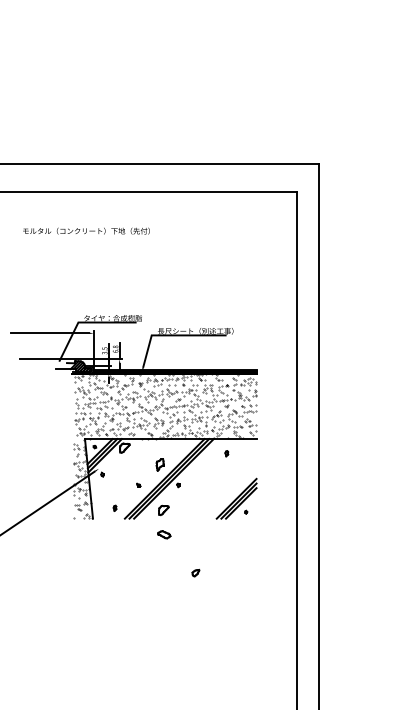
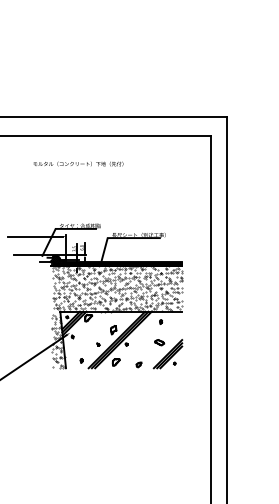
text: (86, 230) -> (78, 163), moved
part: (164, 534) -> (159, 342), moved
part: (195, 572) -> (138, 364), moved

